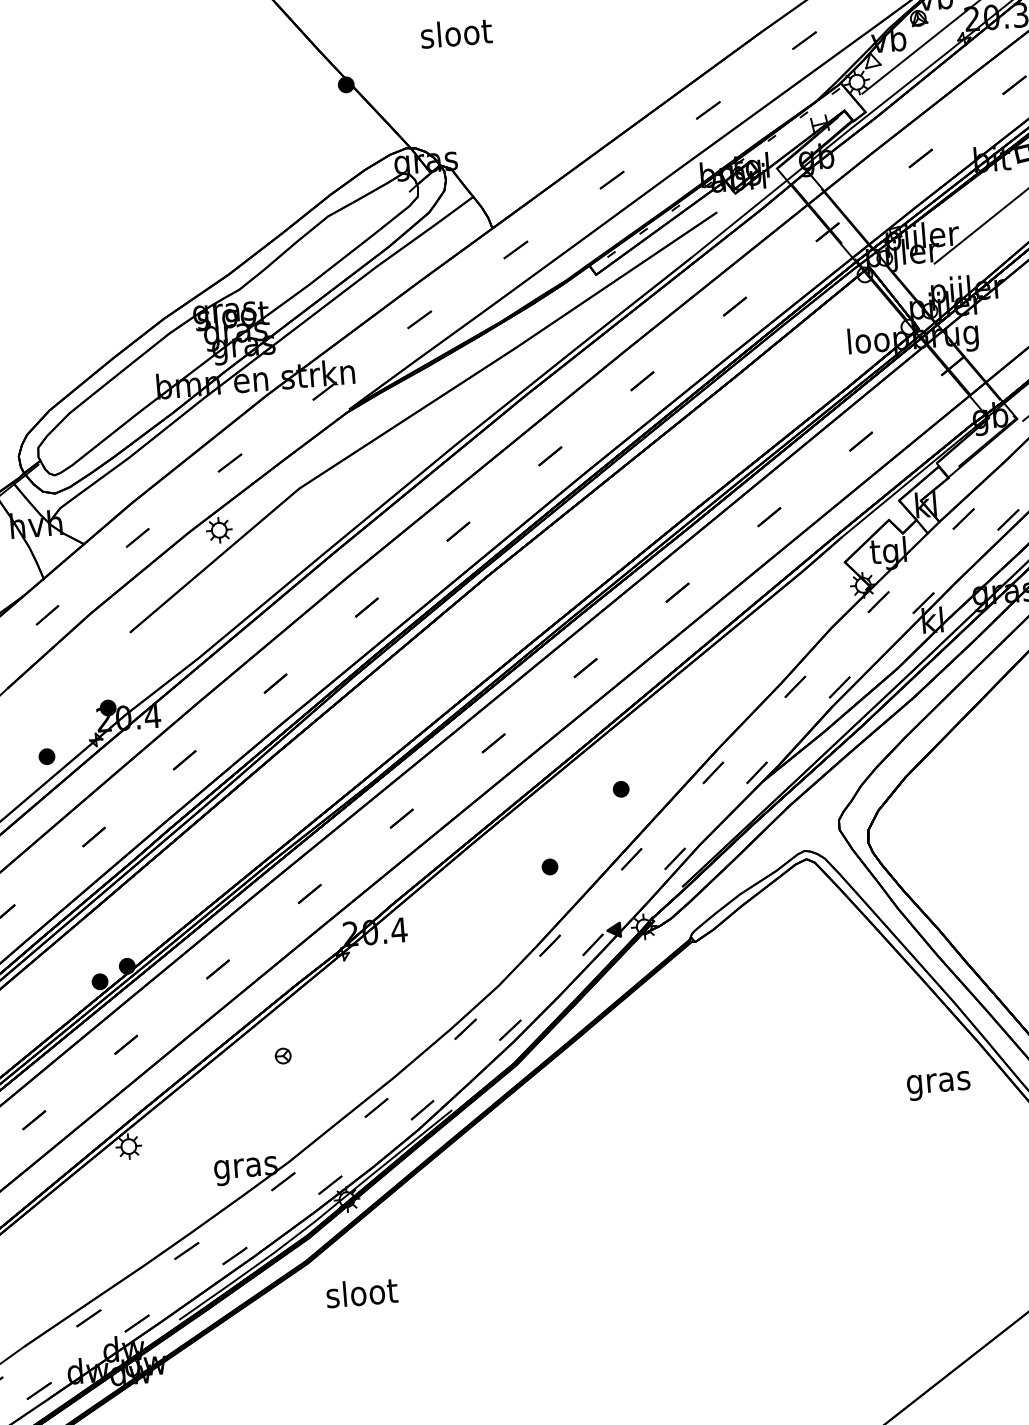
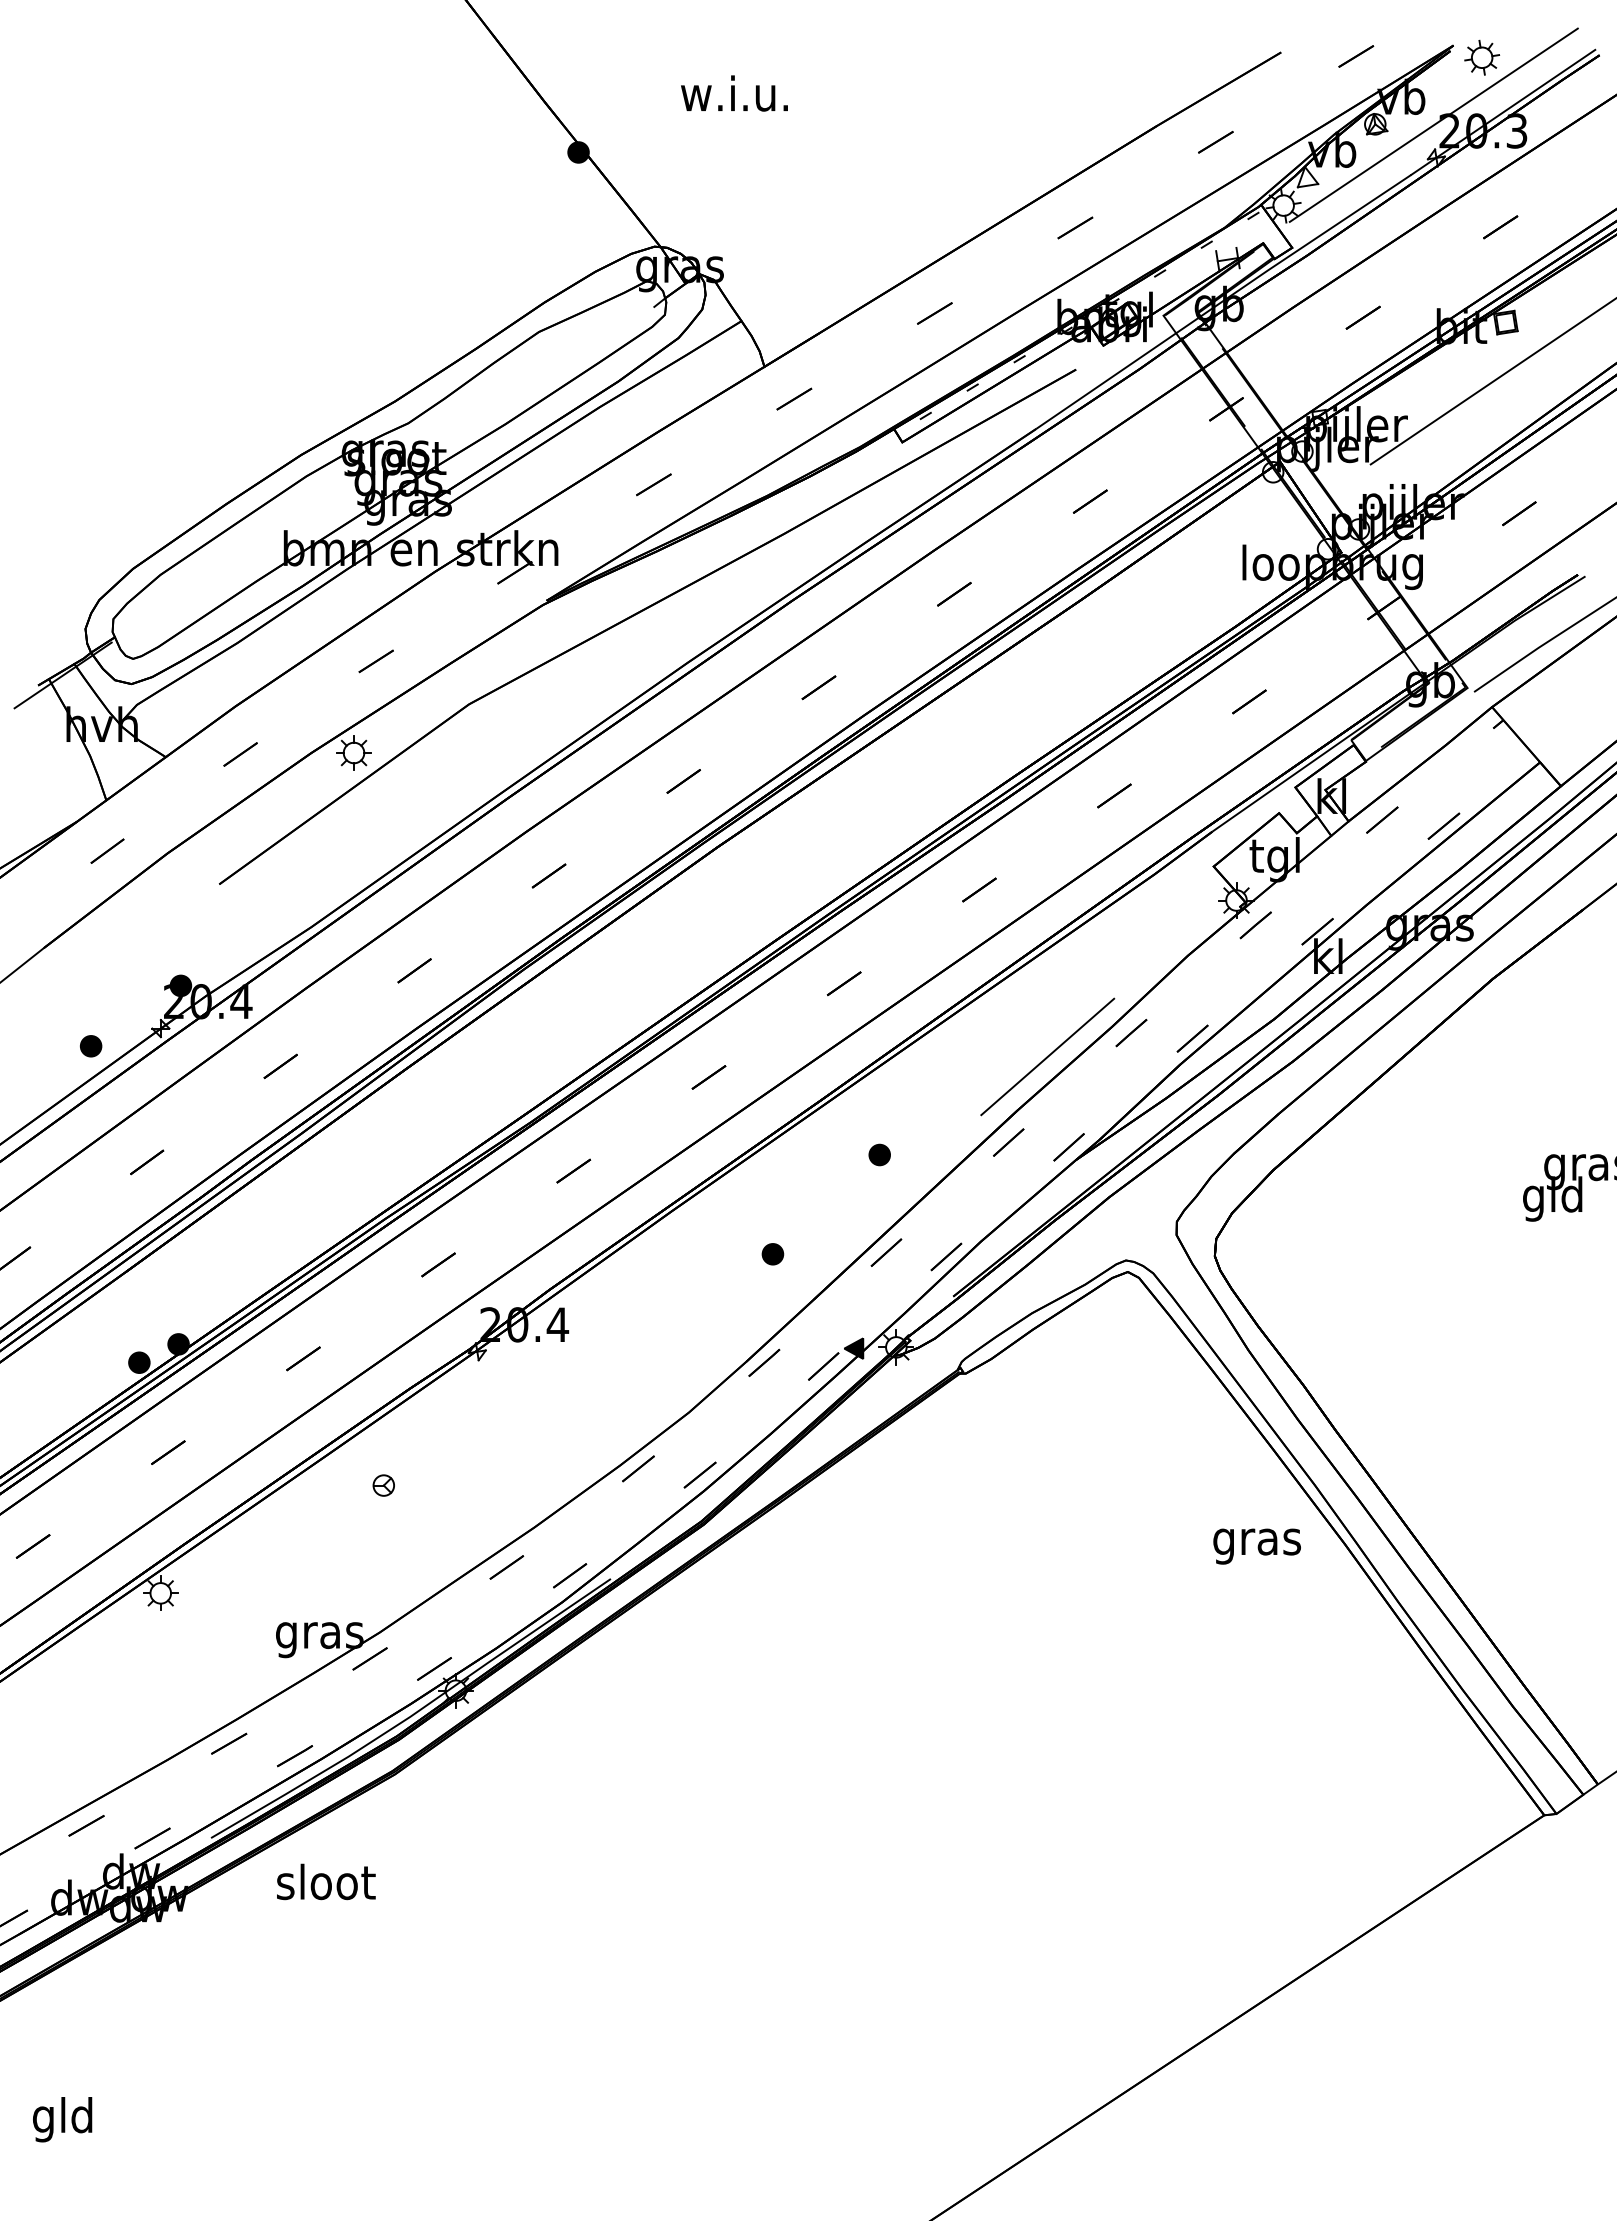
text: (455, 33) -> (734, 93), sloot -> w.i.u.
line: (736, 708) -> (1047, 1056), added
text: (938, 1085) -> (1256, 1546), moved
text: (362, 1292) -> (326, 1881), moved

